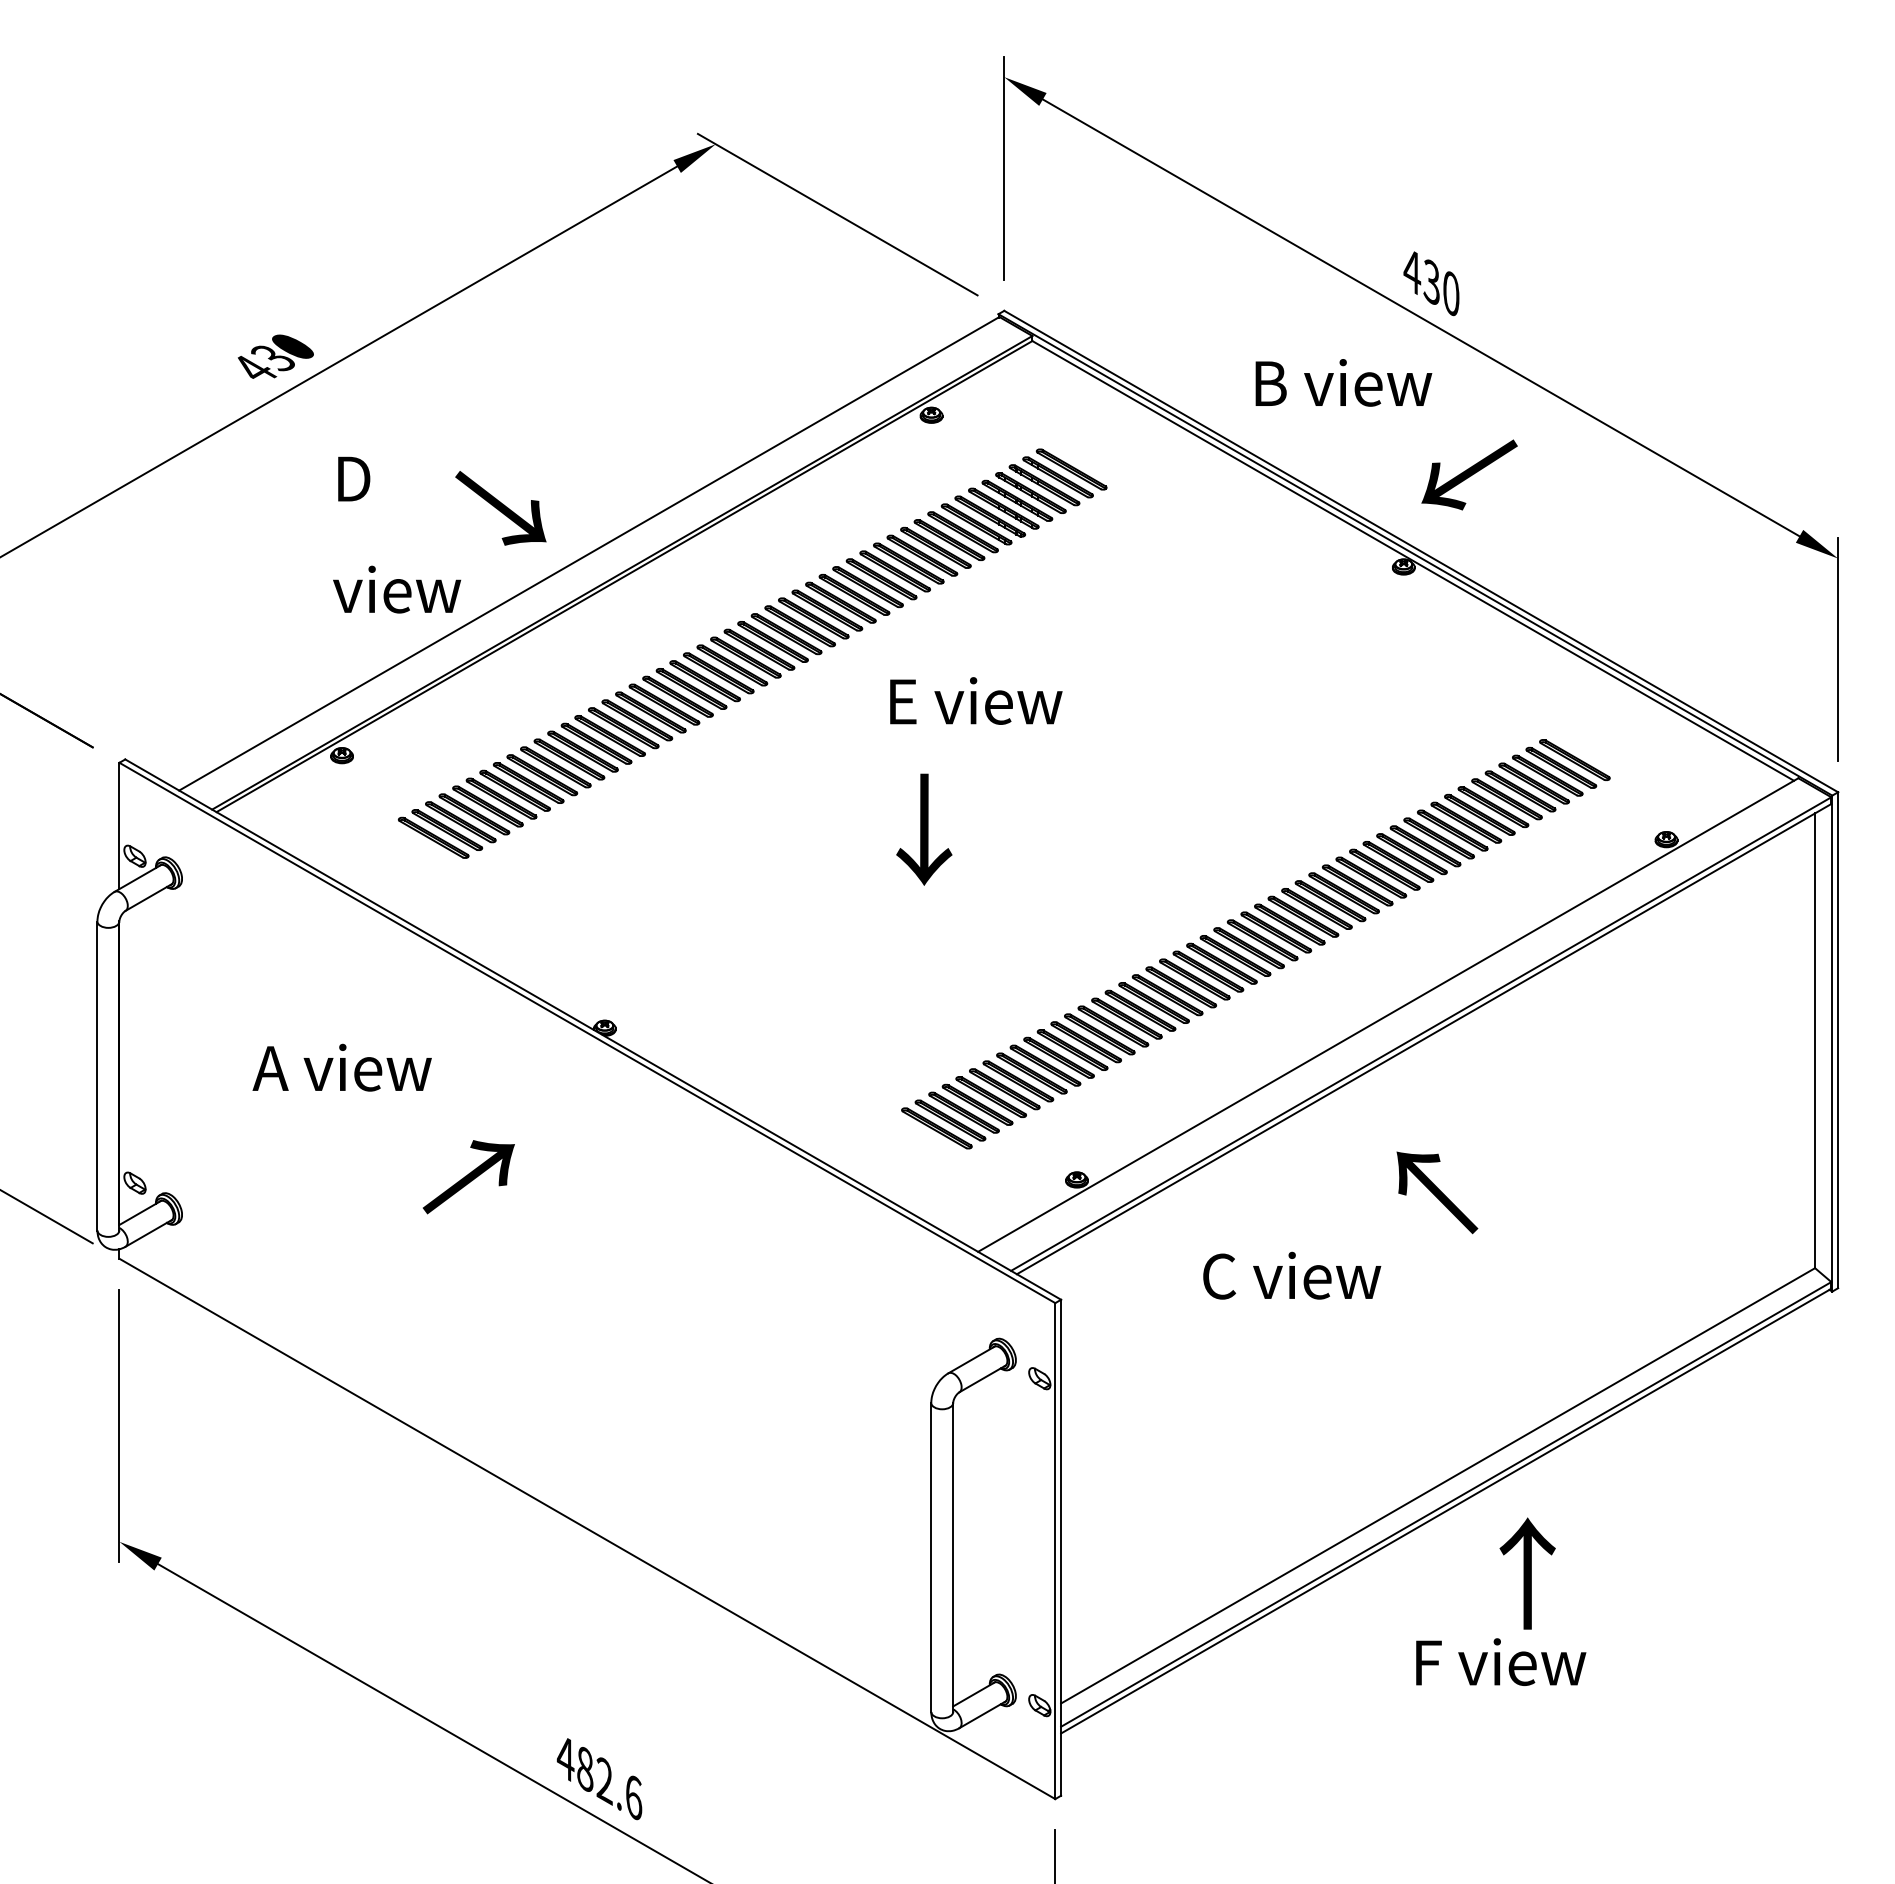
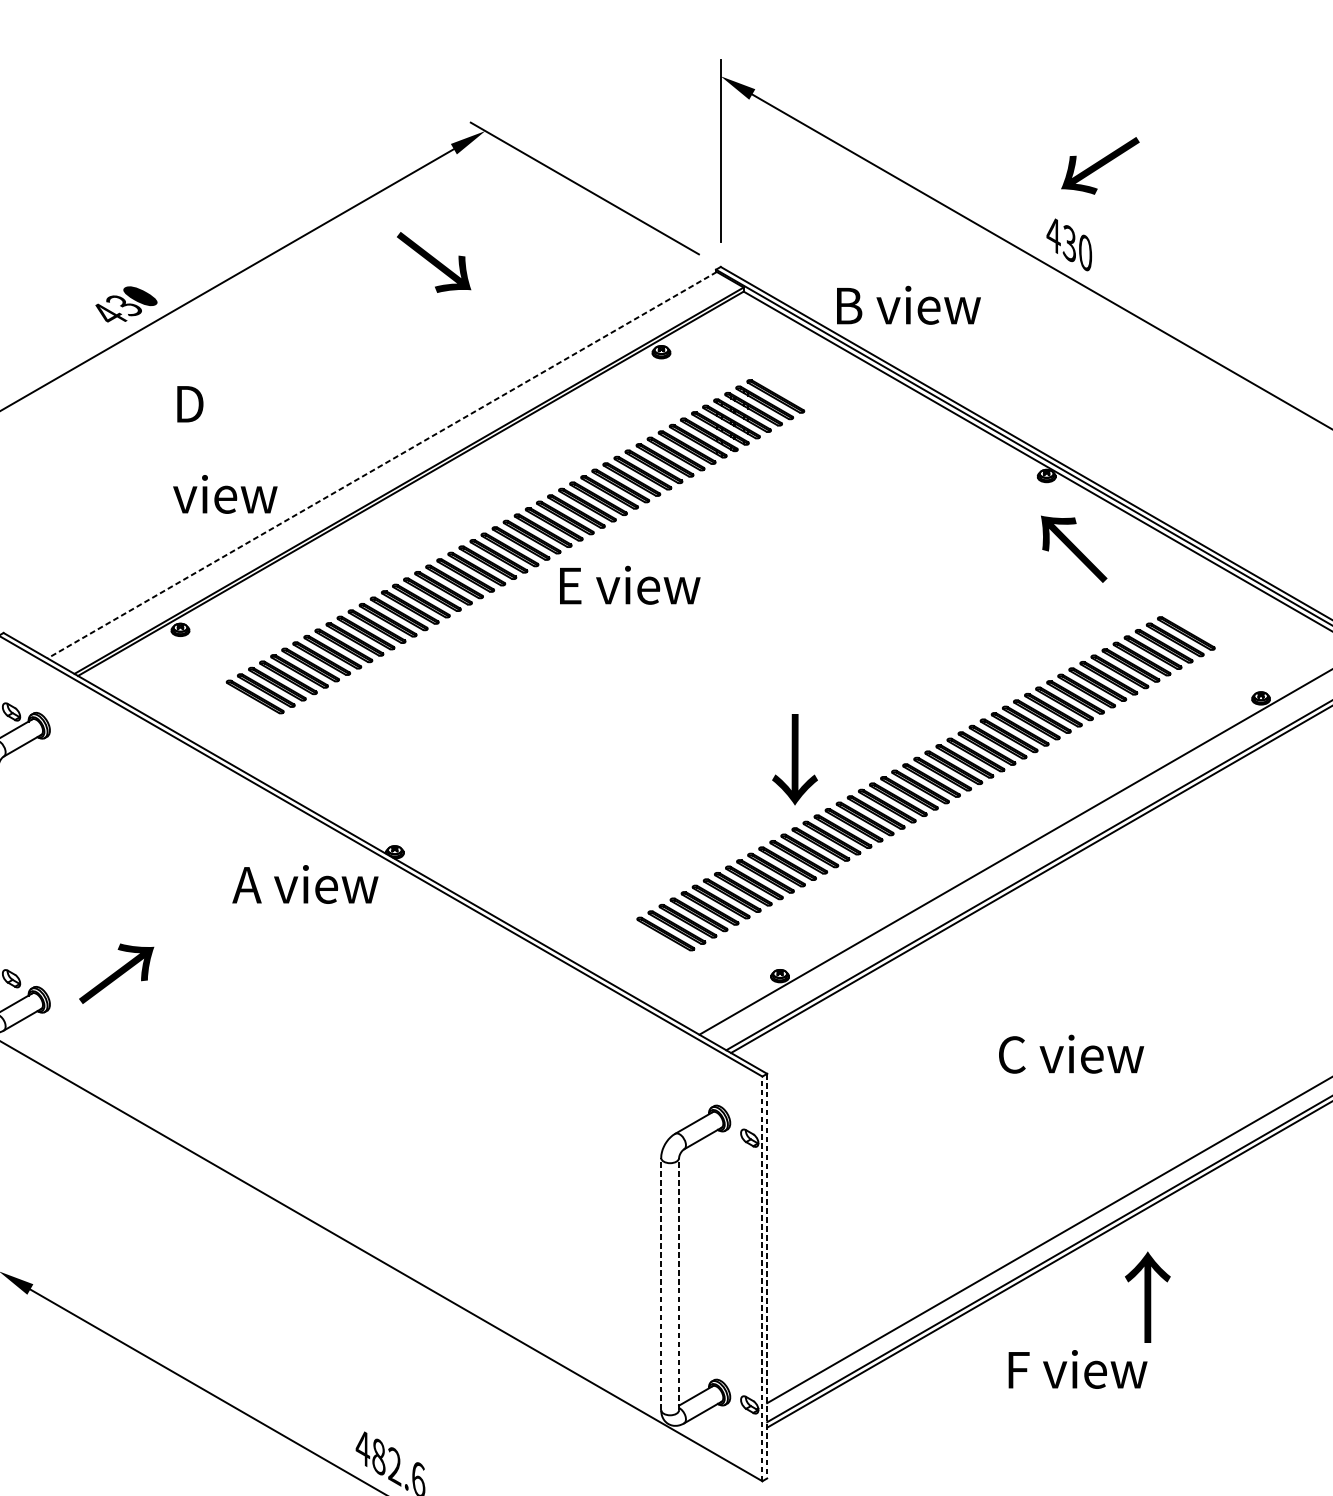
text: (1343, 382) -> (908, 305), moved
text: (1469, 474) -> (1100, 165), moved
text: (500, 508) -> (433, 262), moved
line: (589, 553) -> (382, 464), solid -> dashed
text: (976, 700) -> (630, 584), moved
text: (924, 829) -> (795, 759), moved
text: (341, 1067) -> (304, 884), moved
text: (468, 1177) -> (116, 974), moved
text: (1437, 1192) -> (1074, 548), moved
text: (1292, 1275) -> (1071, 1054), moved
line: (1061, 1547) -> (767, 1275), solid -> dashed
line: (1055, 1551) -> (762, 1279), solid -> dashed
line: (931, 1557) -> (661, 1284), solid -> dashed
line: (953, 1557) -> (679, 1284), solid -> dashed
text: (1501, 1661) -> (1078, 1368), moved

